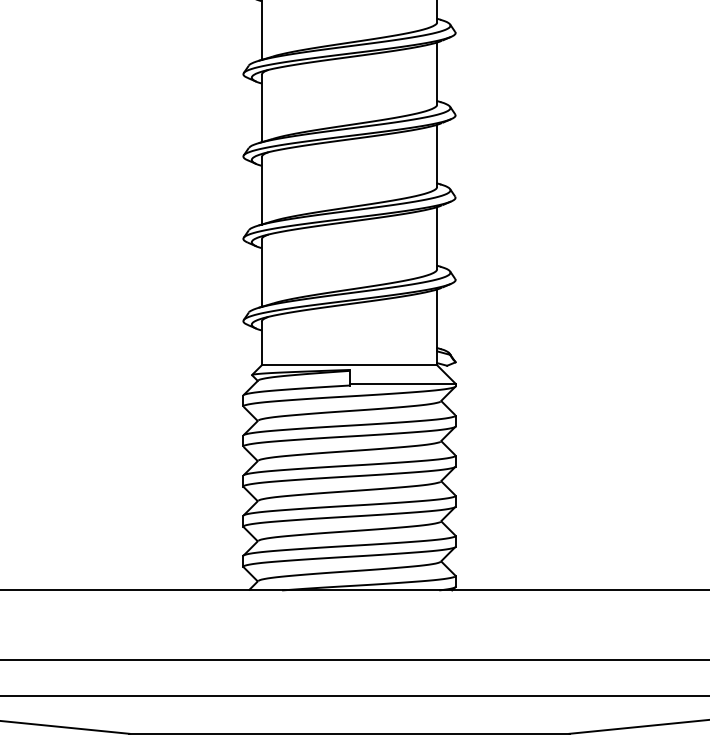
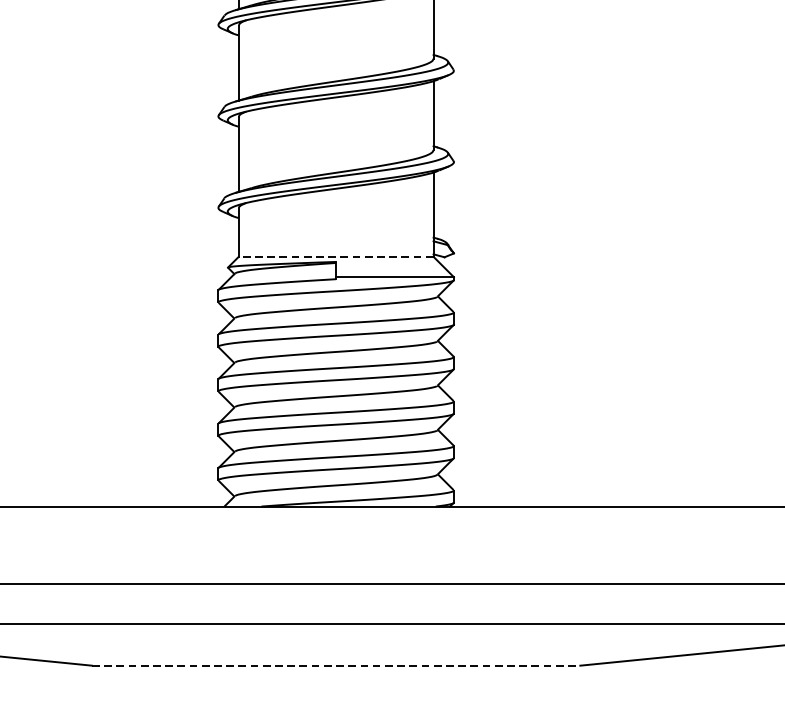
line: (349, 365) -> (336, 256), solid -> dashed
line: (349, 733) -> (336, 665), solid -> dashed

